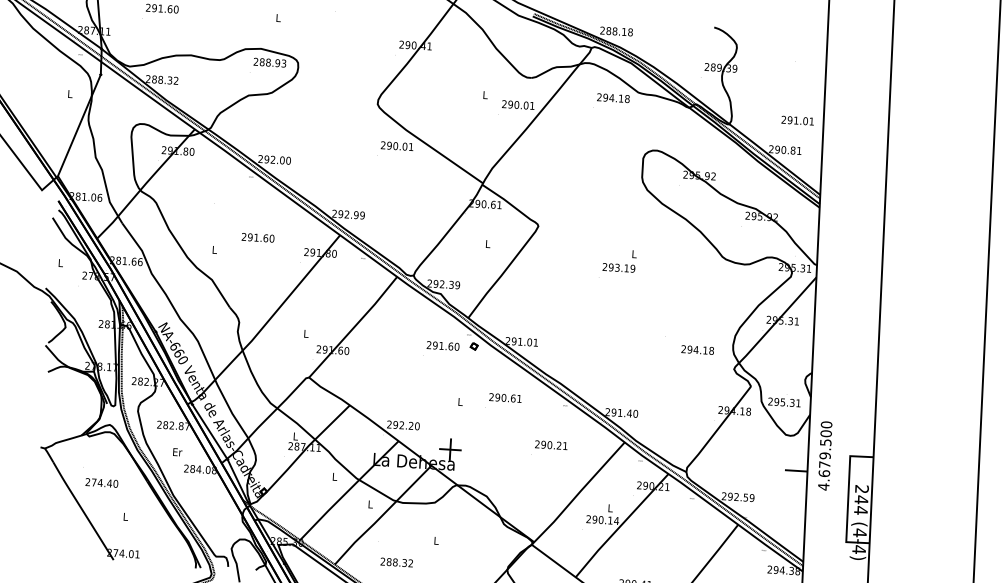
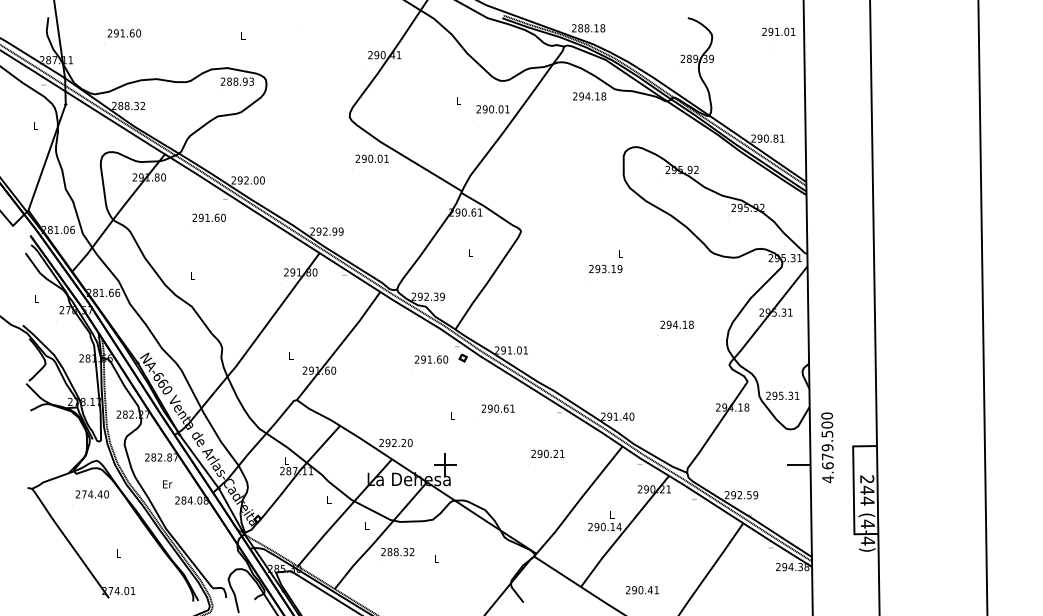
text: (797, 120) -> (778, 31), moved
text: (257, 237) -> (208, 217), moved
text: (697, 349) -> (676, 324), moved
text: (101, 483) -> (91, 494), moved
text: (396, 562) -> (397, 552), moved

